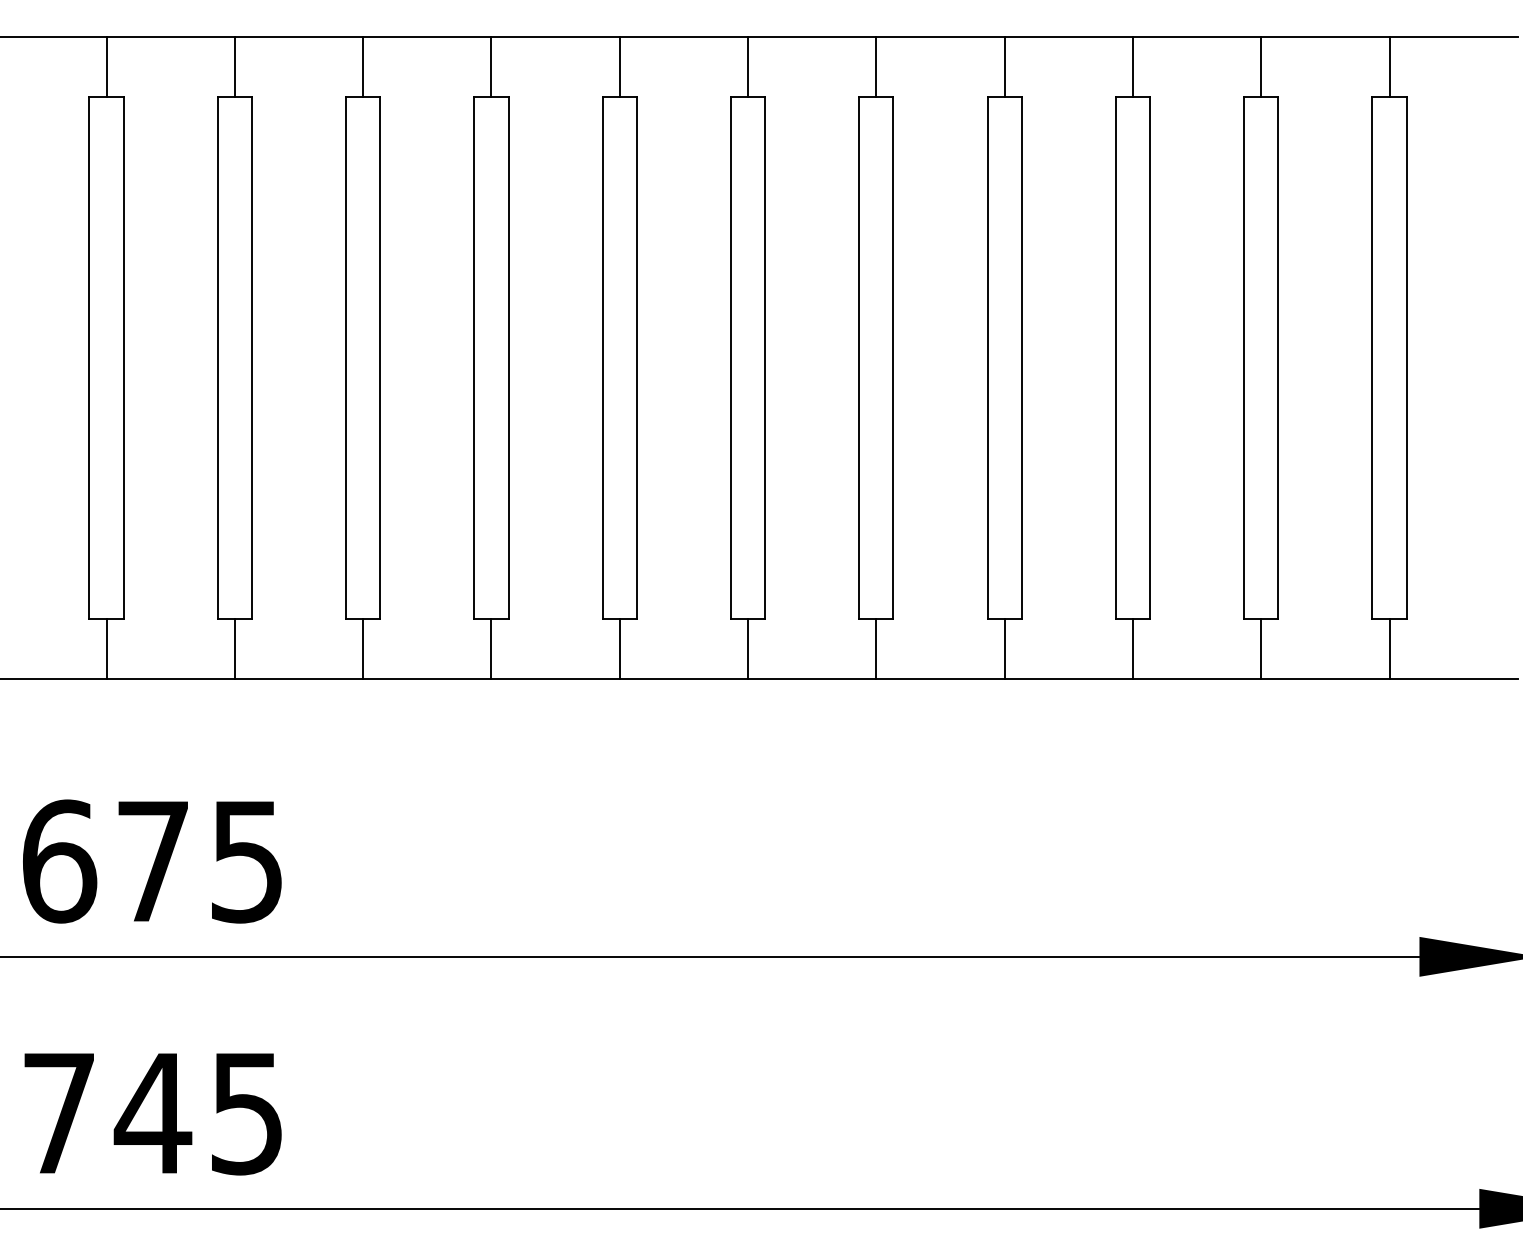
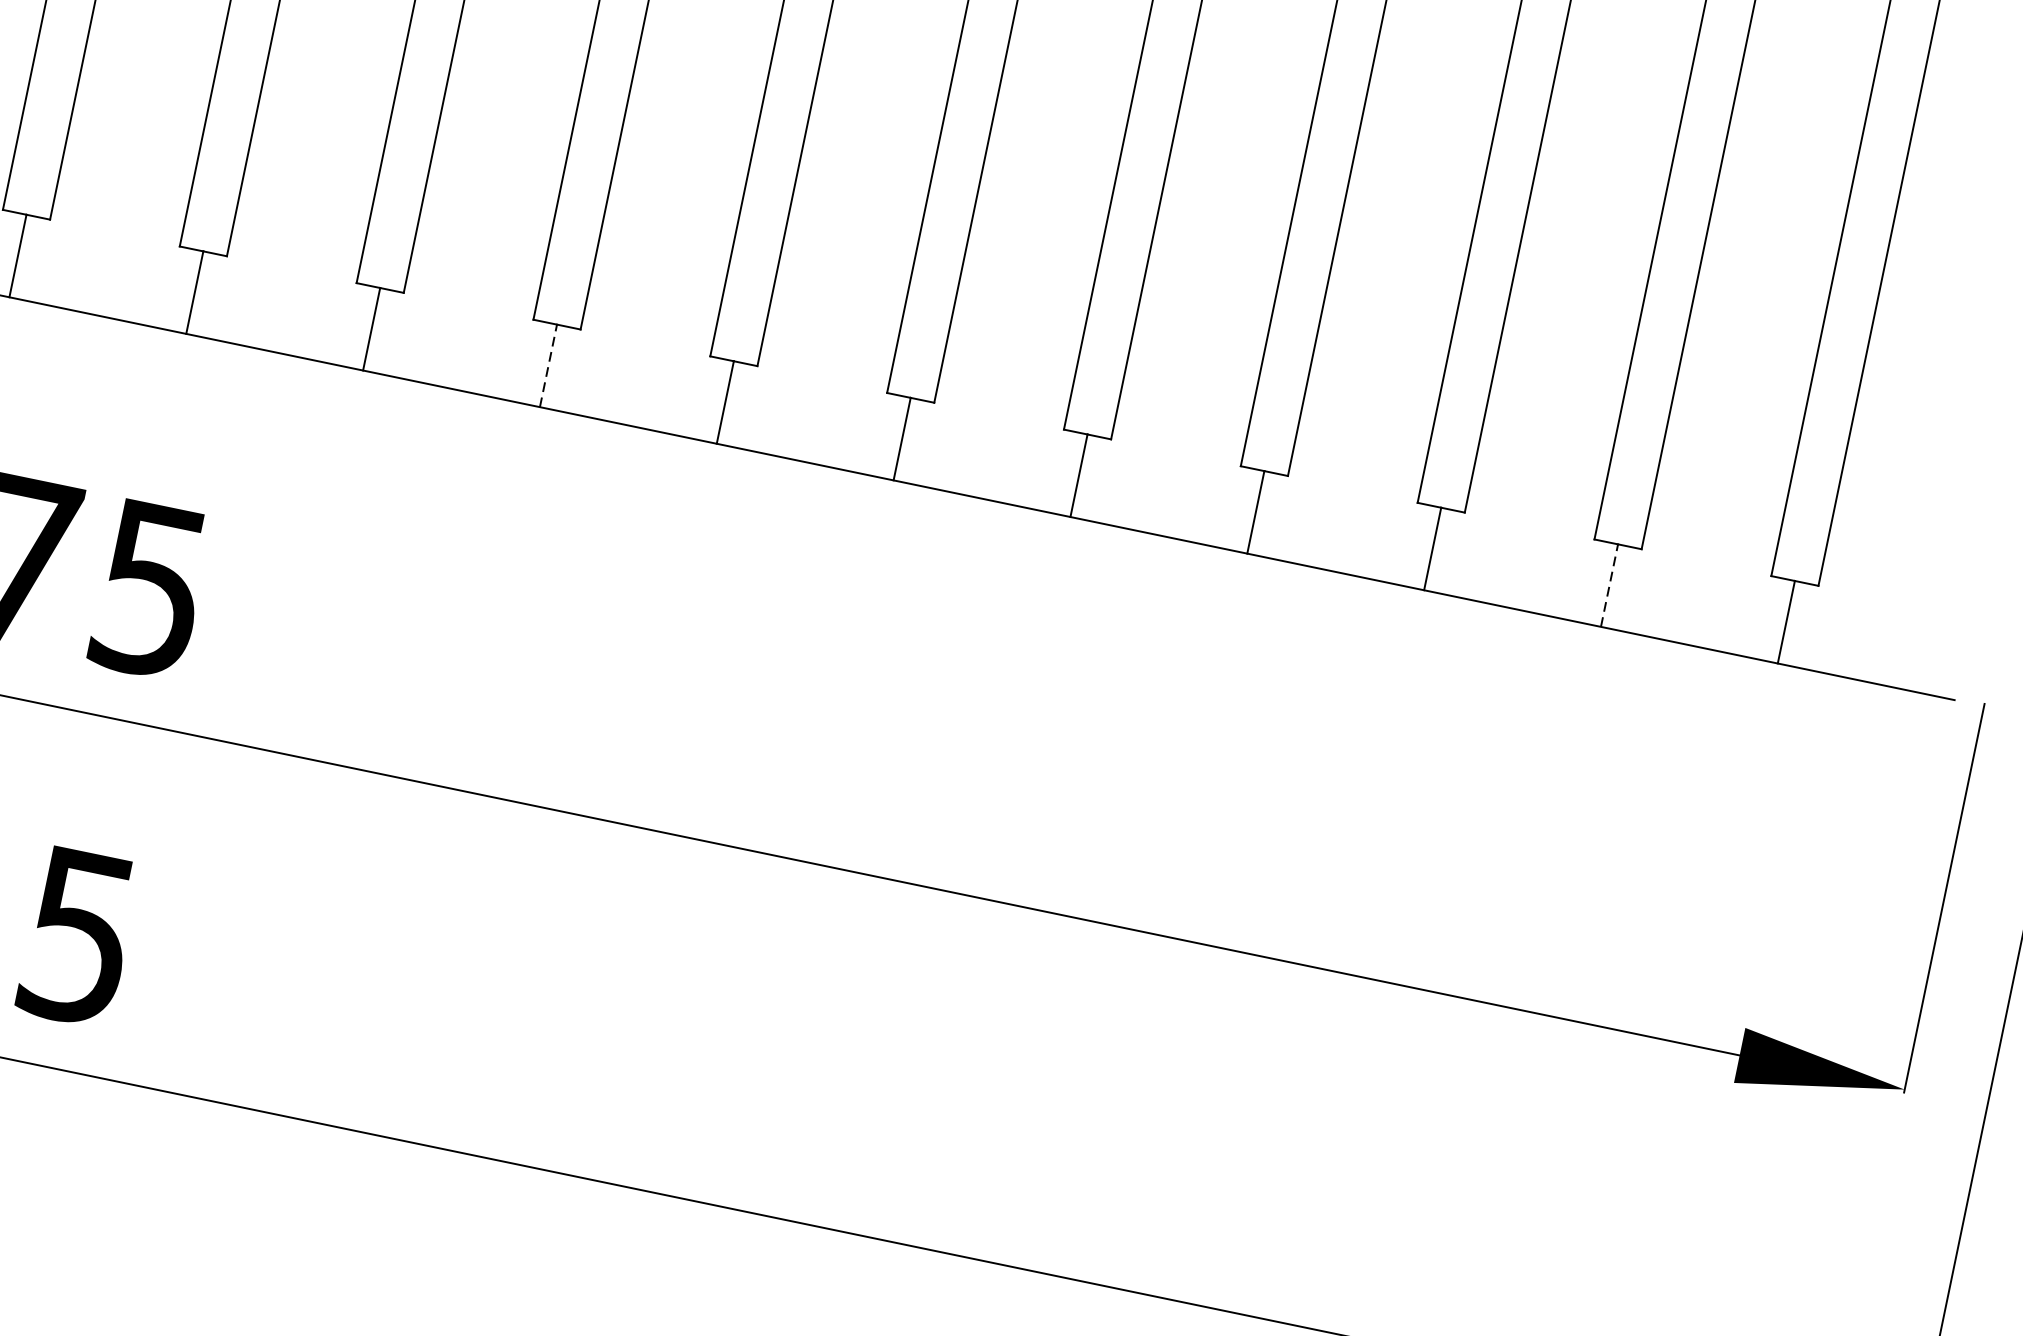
line: (491, 648) -> (548, 365), solid -> dashed
line: (1261, 648) -> (1609, 585), solid -> dashed

